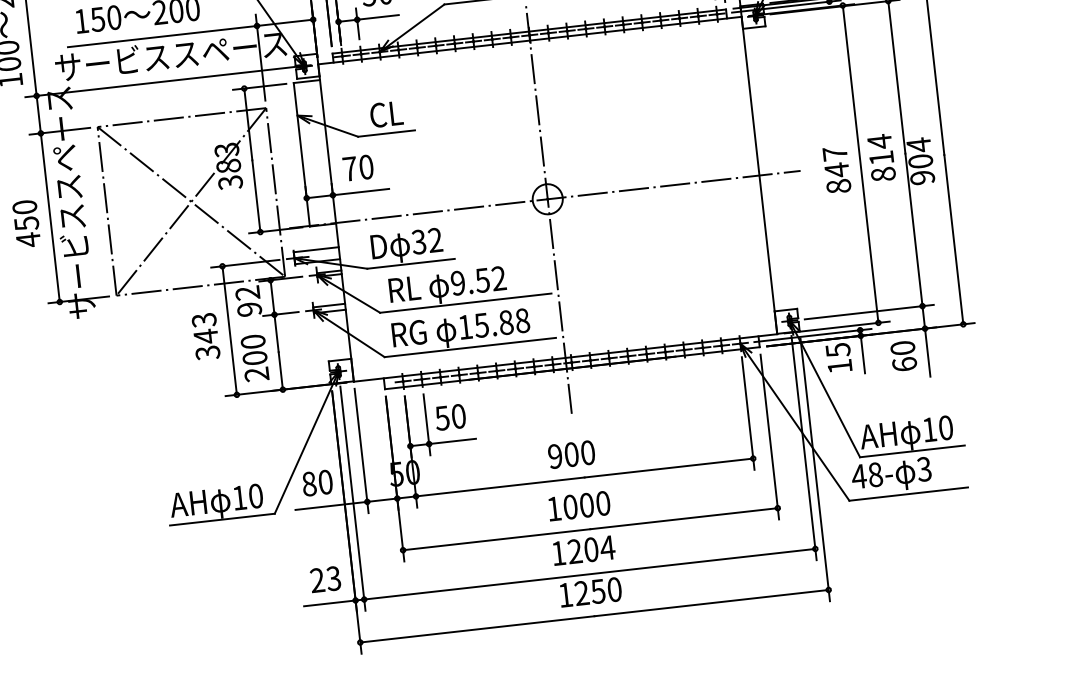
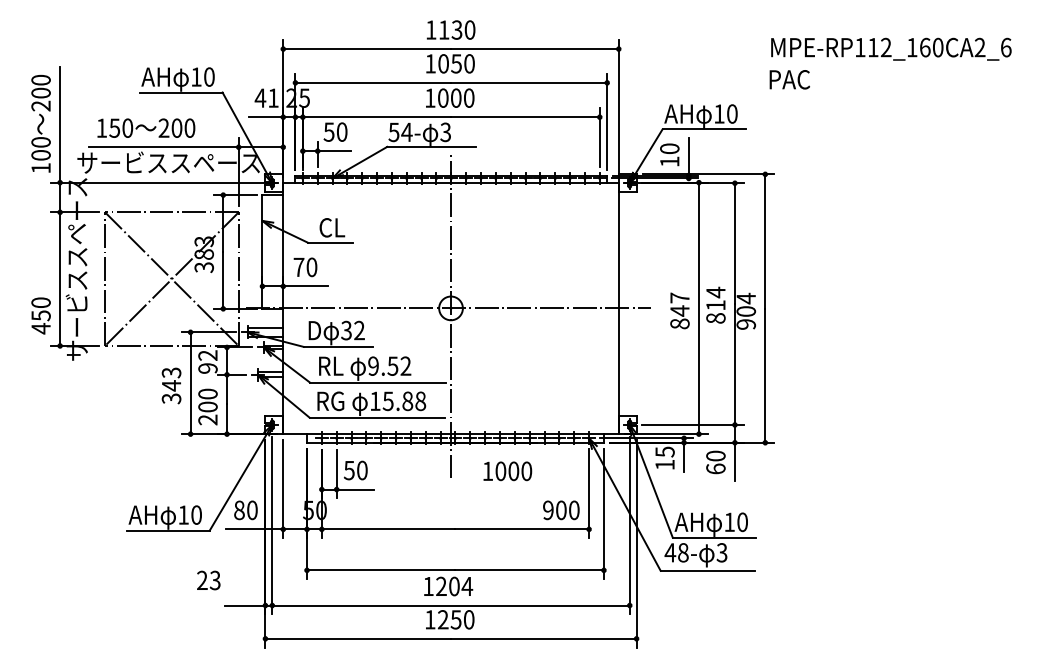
text: (25, 223) -> (40, 315), moved
text: (571, 454) -> (561, 510), moved
text: (578, 506) -> (507, 471), moved
text: (325, 579) -> (208, 580), moved

